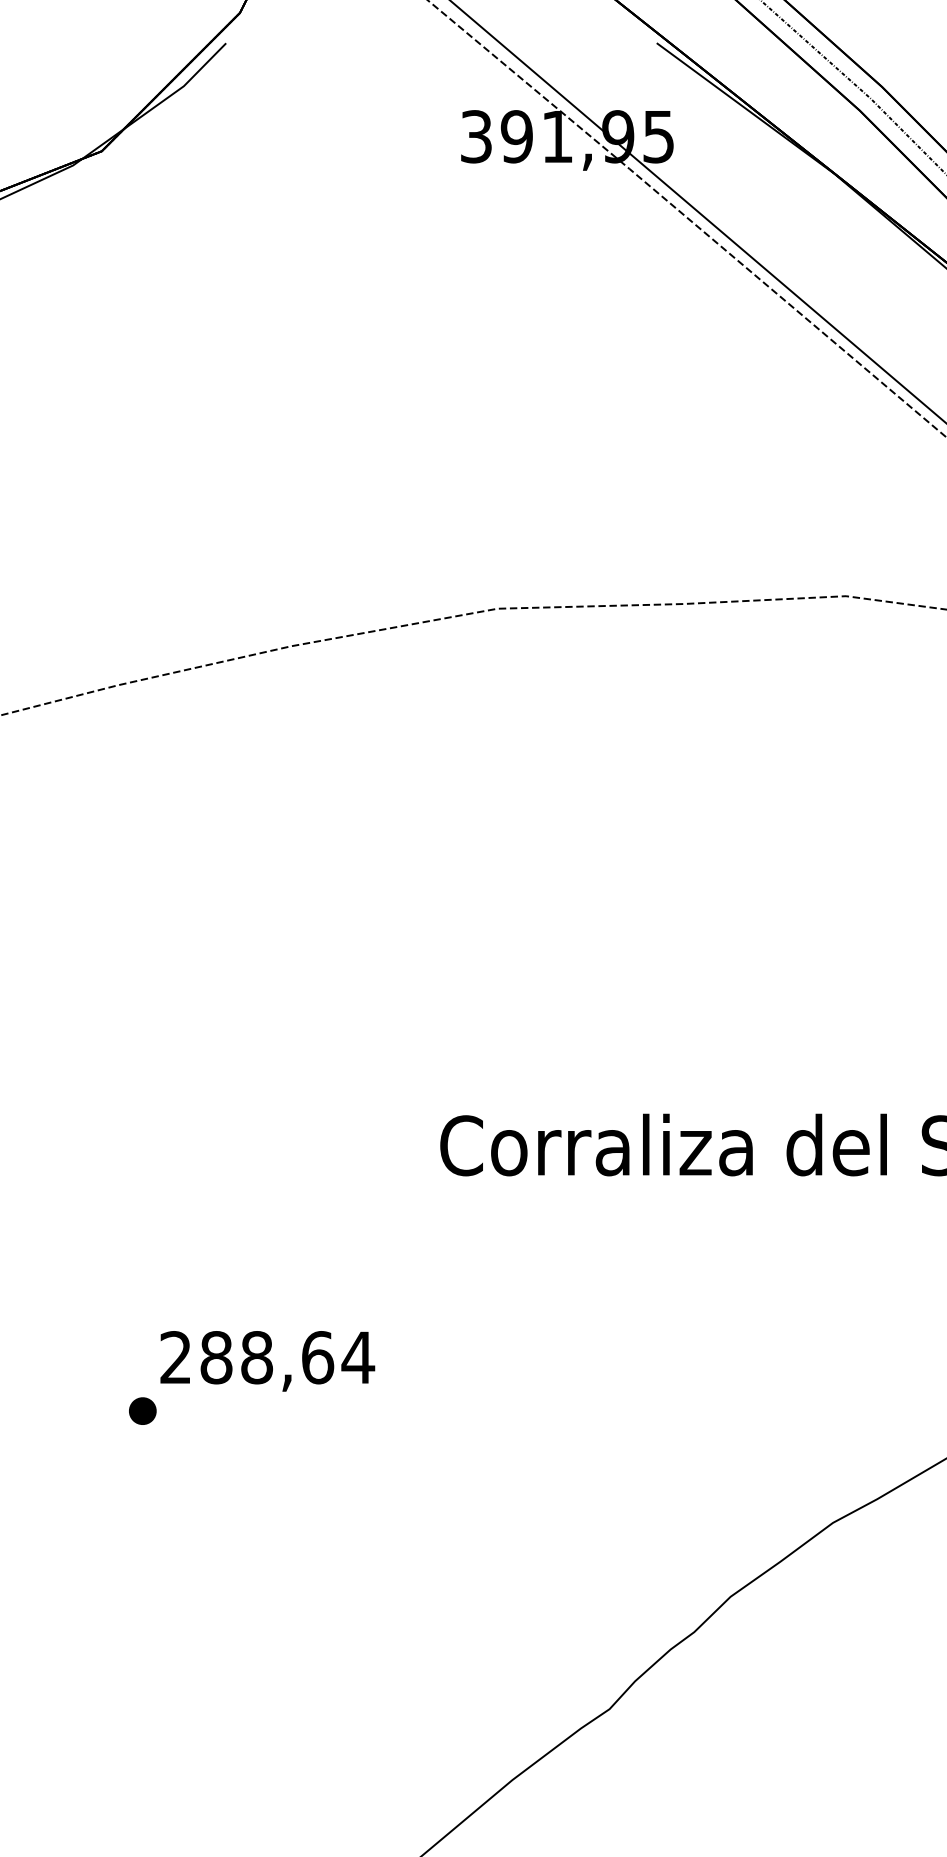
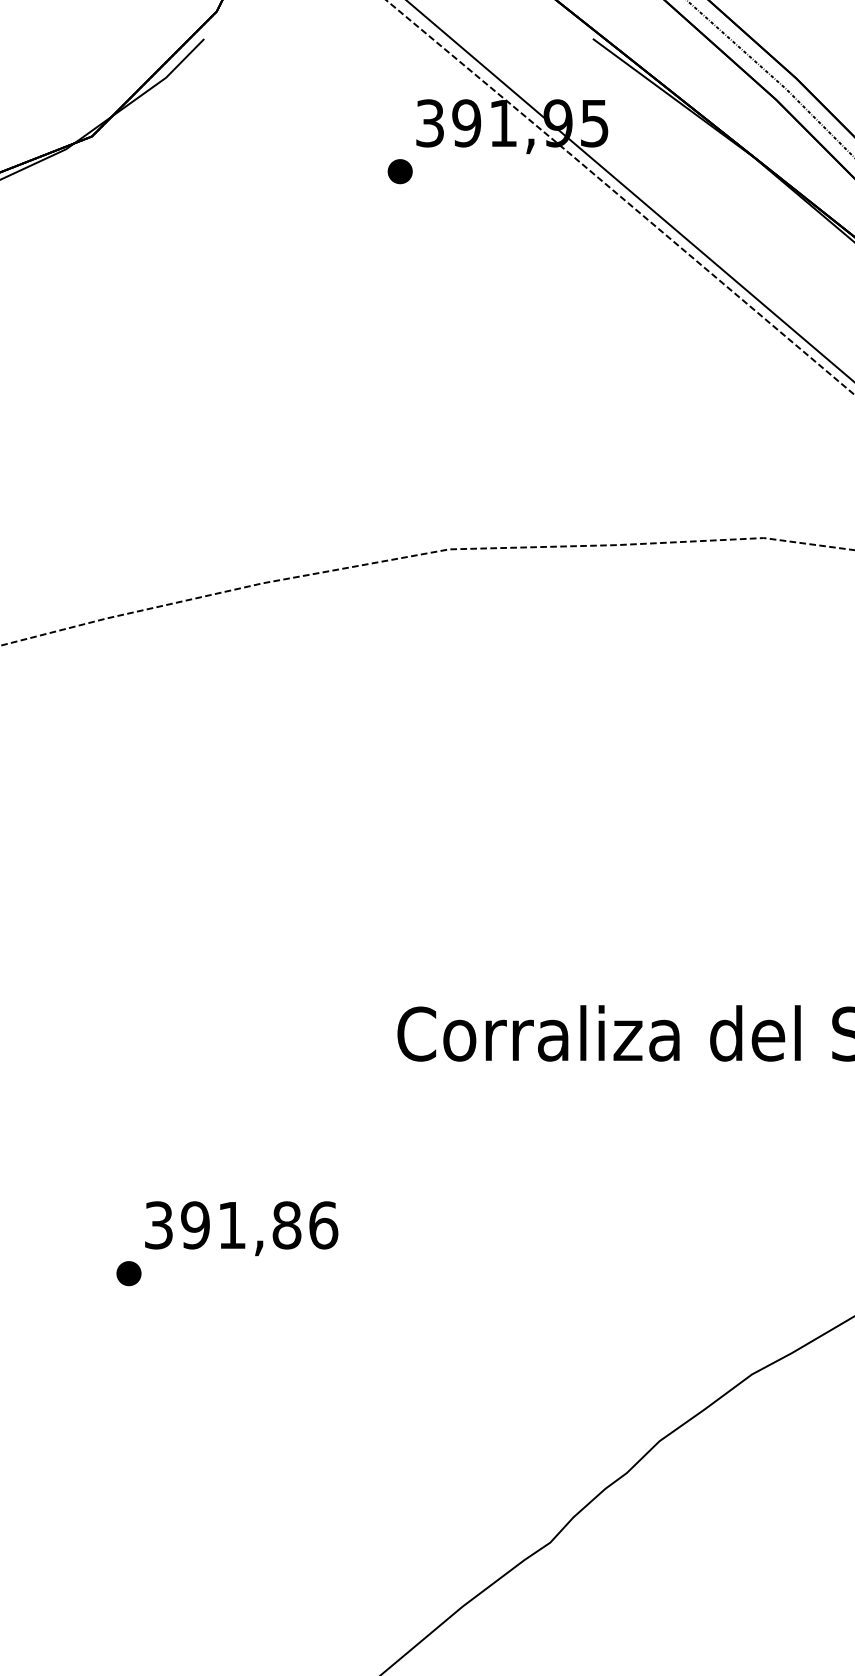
part: (443, 190) -> (400, 171), added
text: (267, 1357) -> (241, 1225), 288,64 -> 391,86

